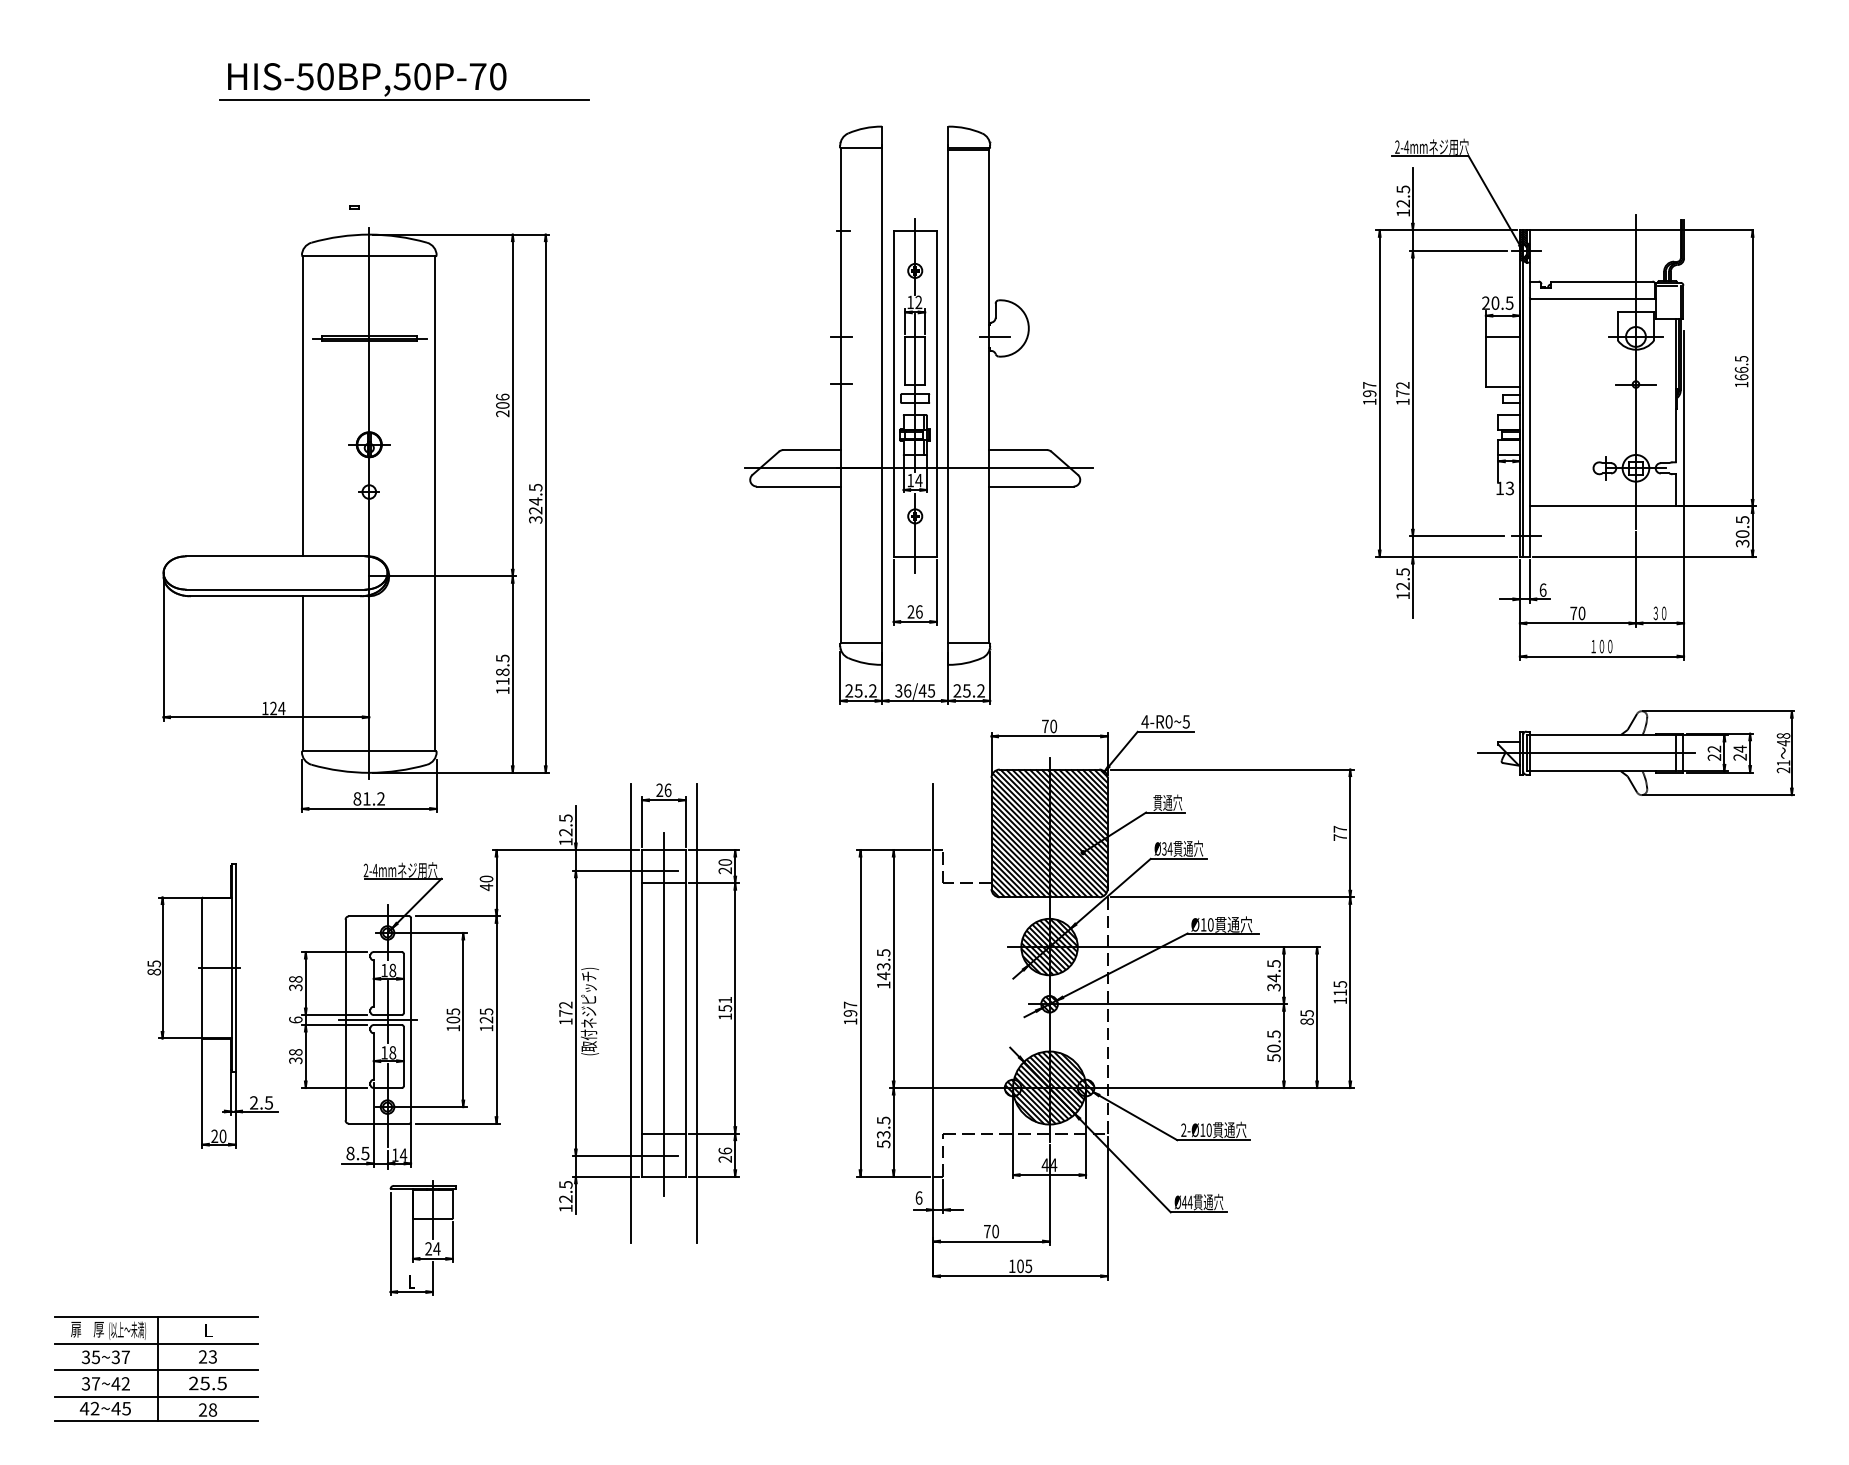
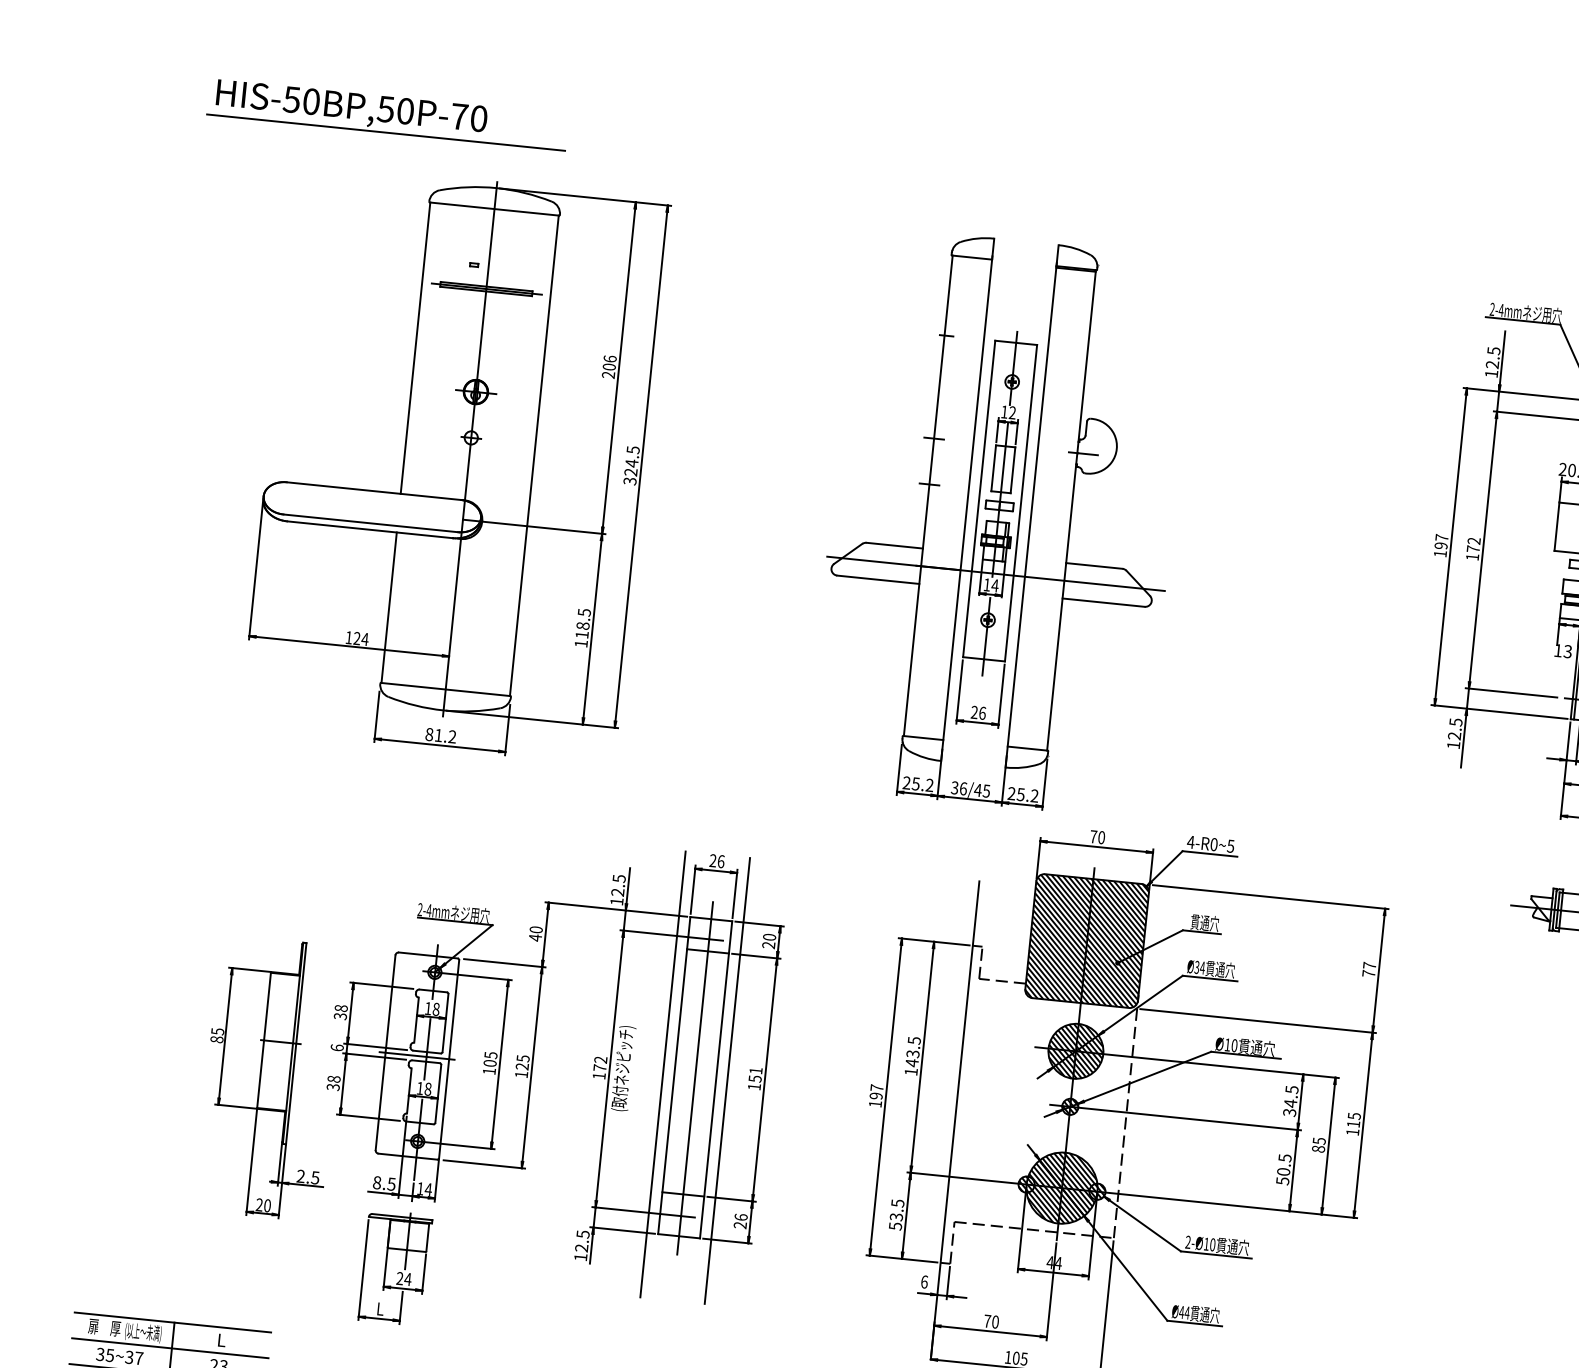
part: (404, 81) -> (387, 114), moved
part: (355, 519) -> (455, 463), moved
part: (212, 1005) -> (270, 1077), moved
part: (426, 1242) -> (398, 1272), moved

